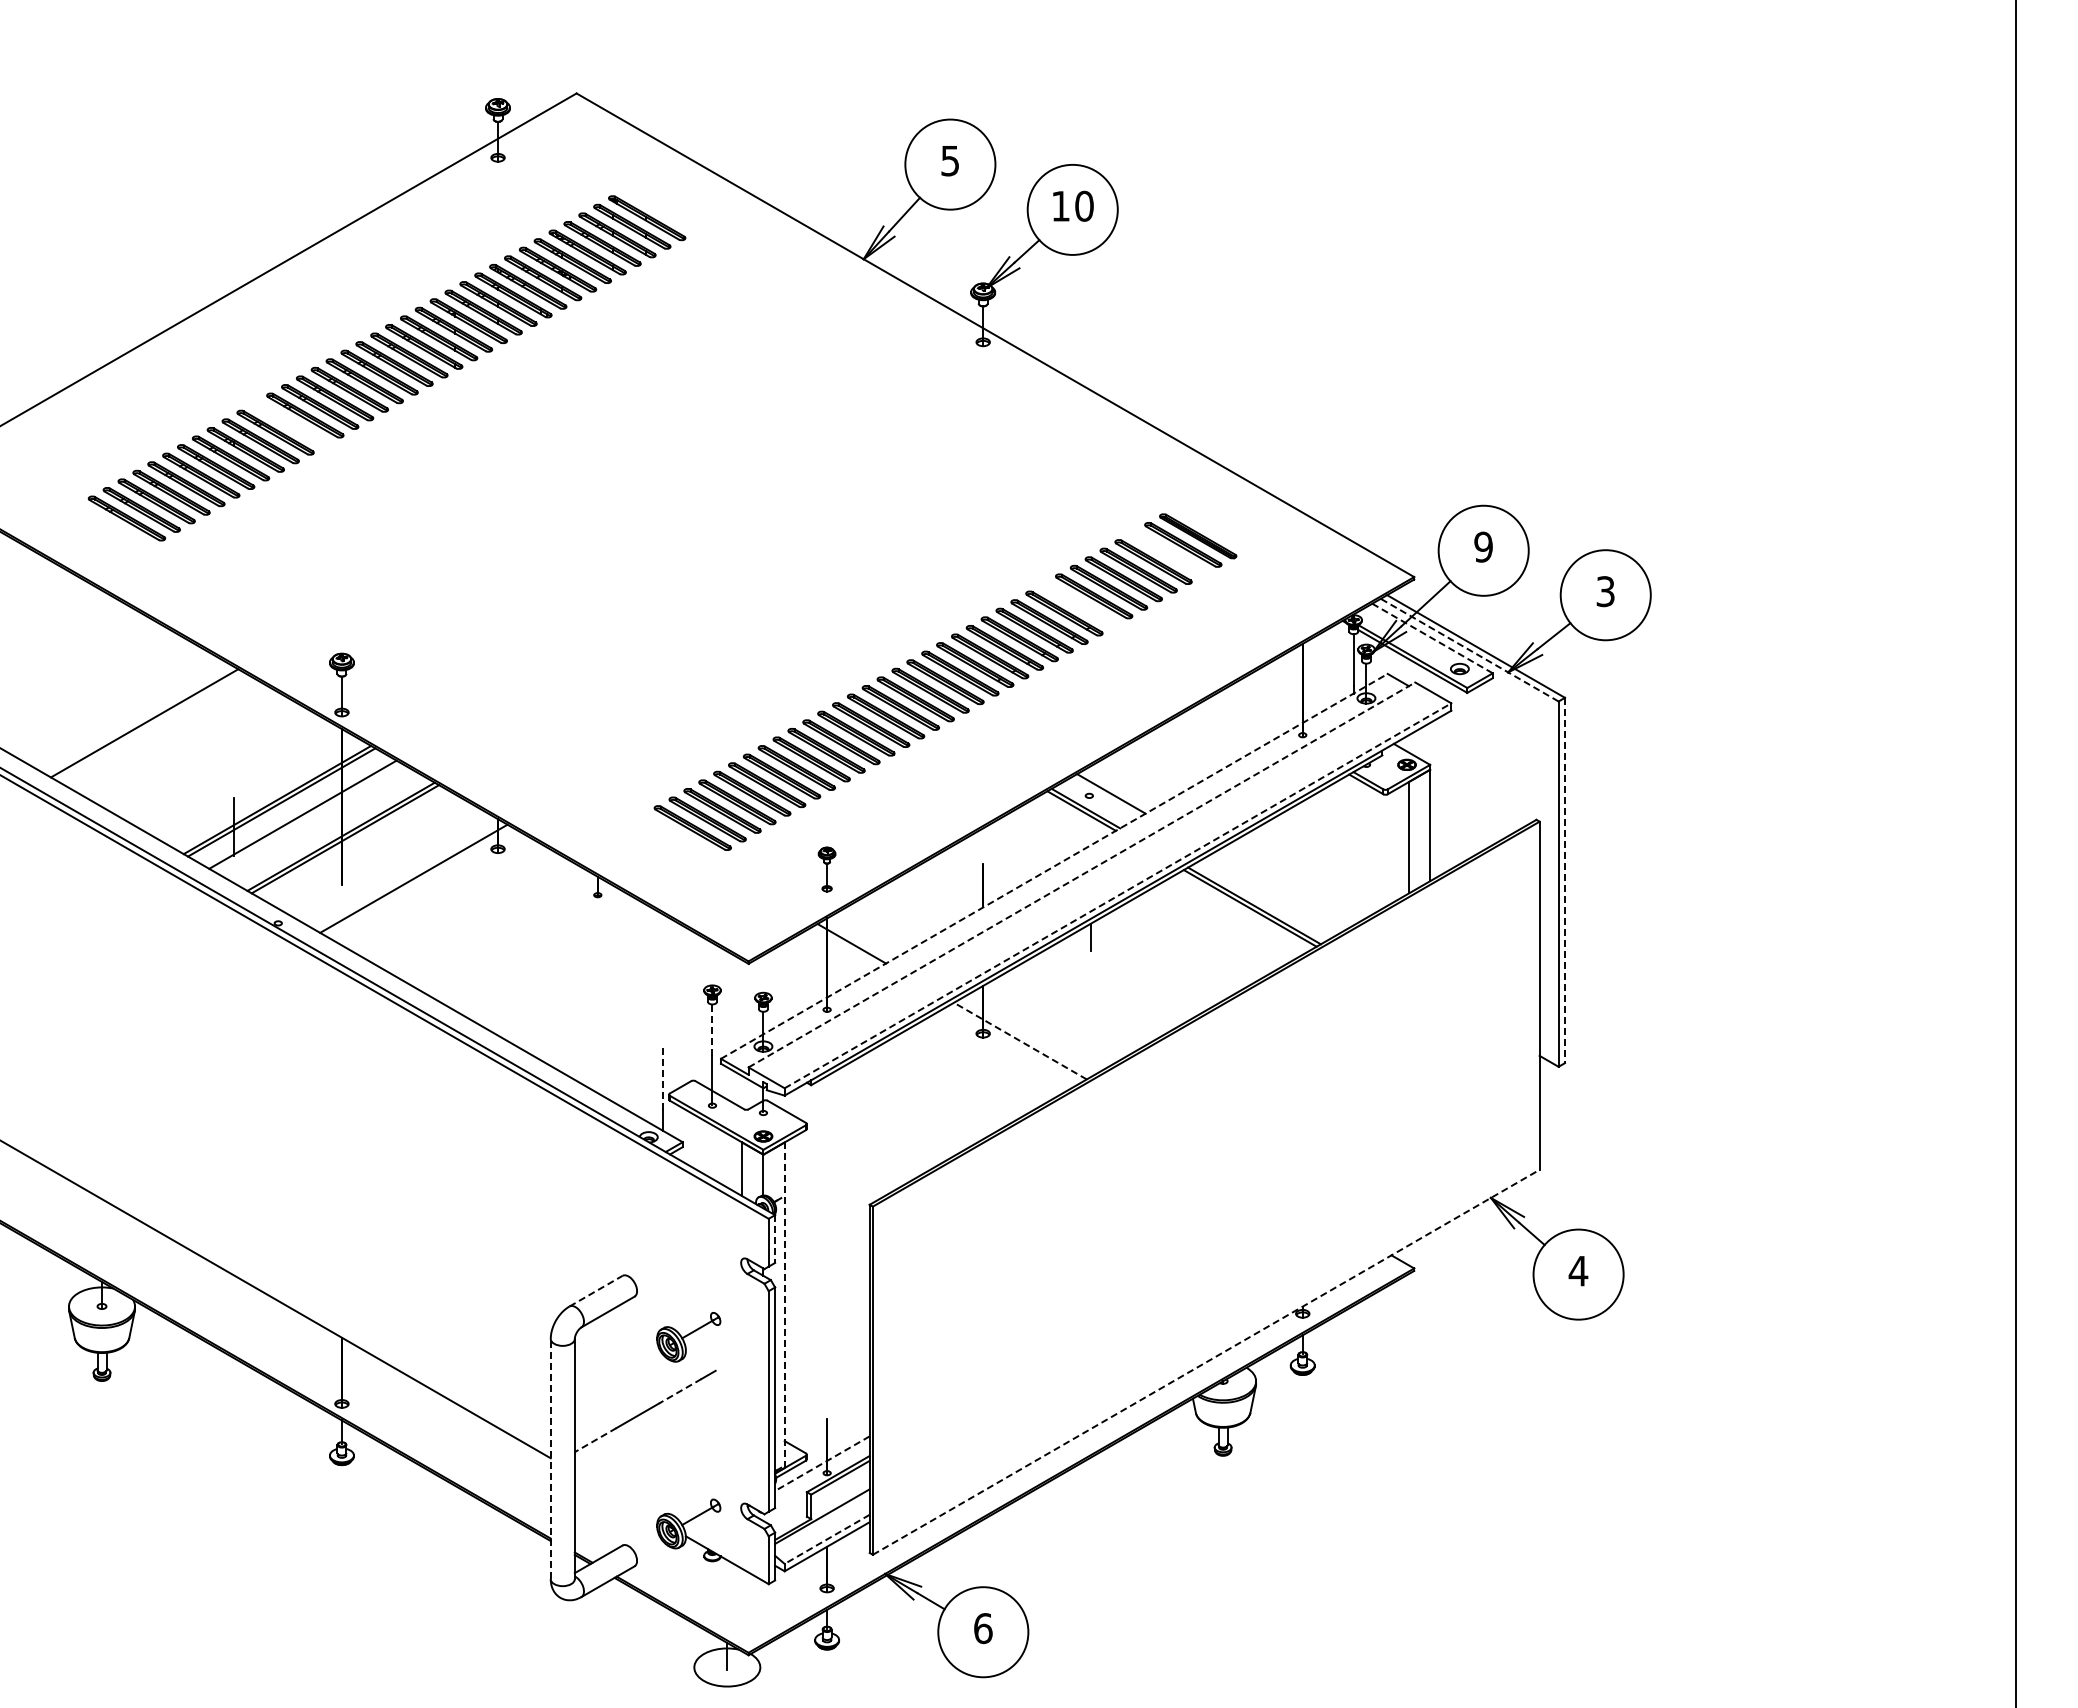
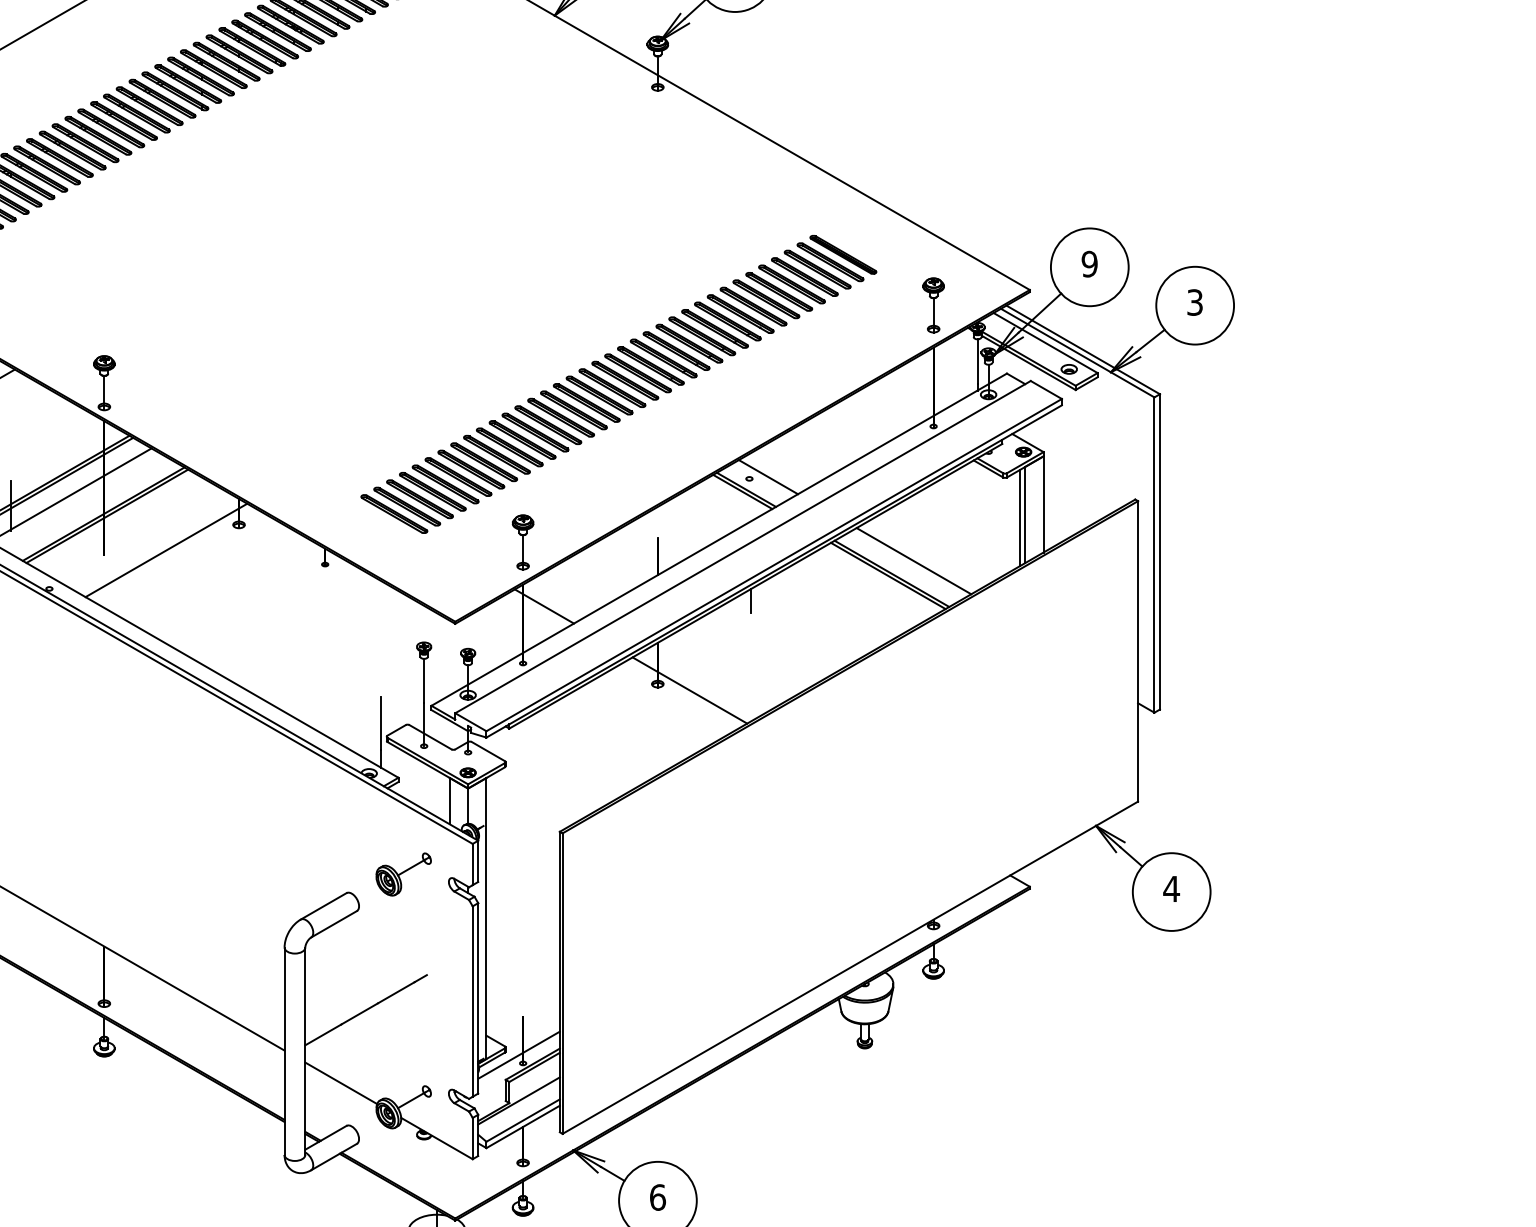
part: (290, 423) -> (59, 157), added
part: (1168, 553) -> (817, 269), added
part: (1302, 594) -> (933, 305), added
part: (1079, 604) -> (740, 313), added
line: (1432, 638) -> (1045, 343), dashed -> solid
line: (1469, 650) -> (1077, 353), dashed -> solid
part: (677, 836) -> (393, 513), added
line: (1402, 841) -> (1019, 518), added
line: (1054, 866) -> (719, 539), dashed -> solid
part: (826, 869) -> (522, 542), size x1.43
line: (1081, 874) -> (742, 546), dashed -> solid
line: (1564, 880) -> (1159, 551), dashed -> solid
line: (1279, 890) -> (913, 560), added
line: (1118, 895) -> (774, 564), dashed -> solid
line: (712, 1030) -> (424, 681), dashed -> solid
line: (1020, 1041) -> (690, 690), dashed -> solid
line: (662, 1079) -> (381, 723), dashed -> solid
line: (775, 1239) -> (478, 861), dashed -> solid
line: (596, 1291) -> (324, 906), dashed -> solid
line: (784, 1305) -> (486, 918), dashed -> solid
part: (688, 1337) -> (403, 874), moved
line: (1206, 1362) -> (850, 967), dashed -> solid
line: (680, 1391) -> (396, 992), dashed -> solid
line: (595, 1440) -> (323, 1035), dashed -> solid
line: (550, 1458) -> (284, 1050), dashed -> solid
line: (822, 1463) -> (519, 1055), dashed -> solid
line: (616, 1496) -> (341, 1083), added
line: (826, 1539) -> (522, 1120), dashed -> solid

